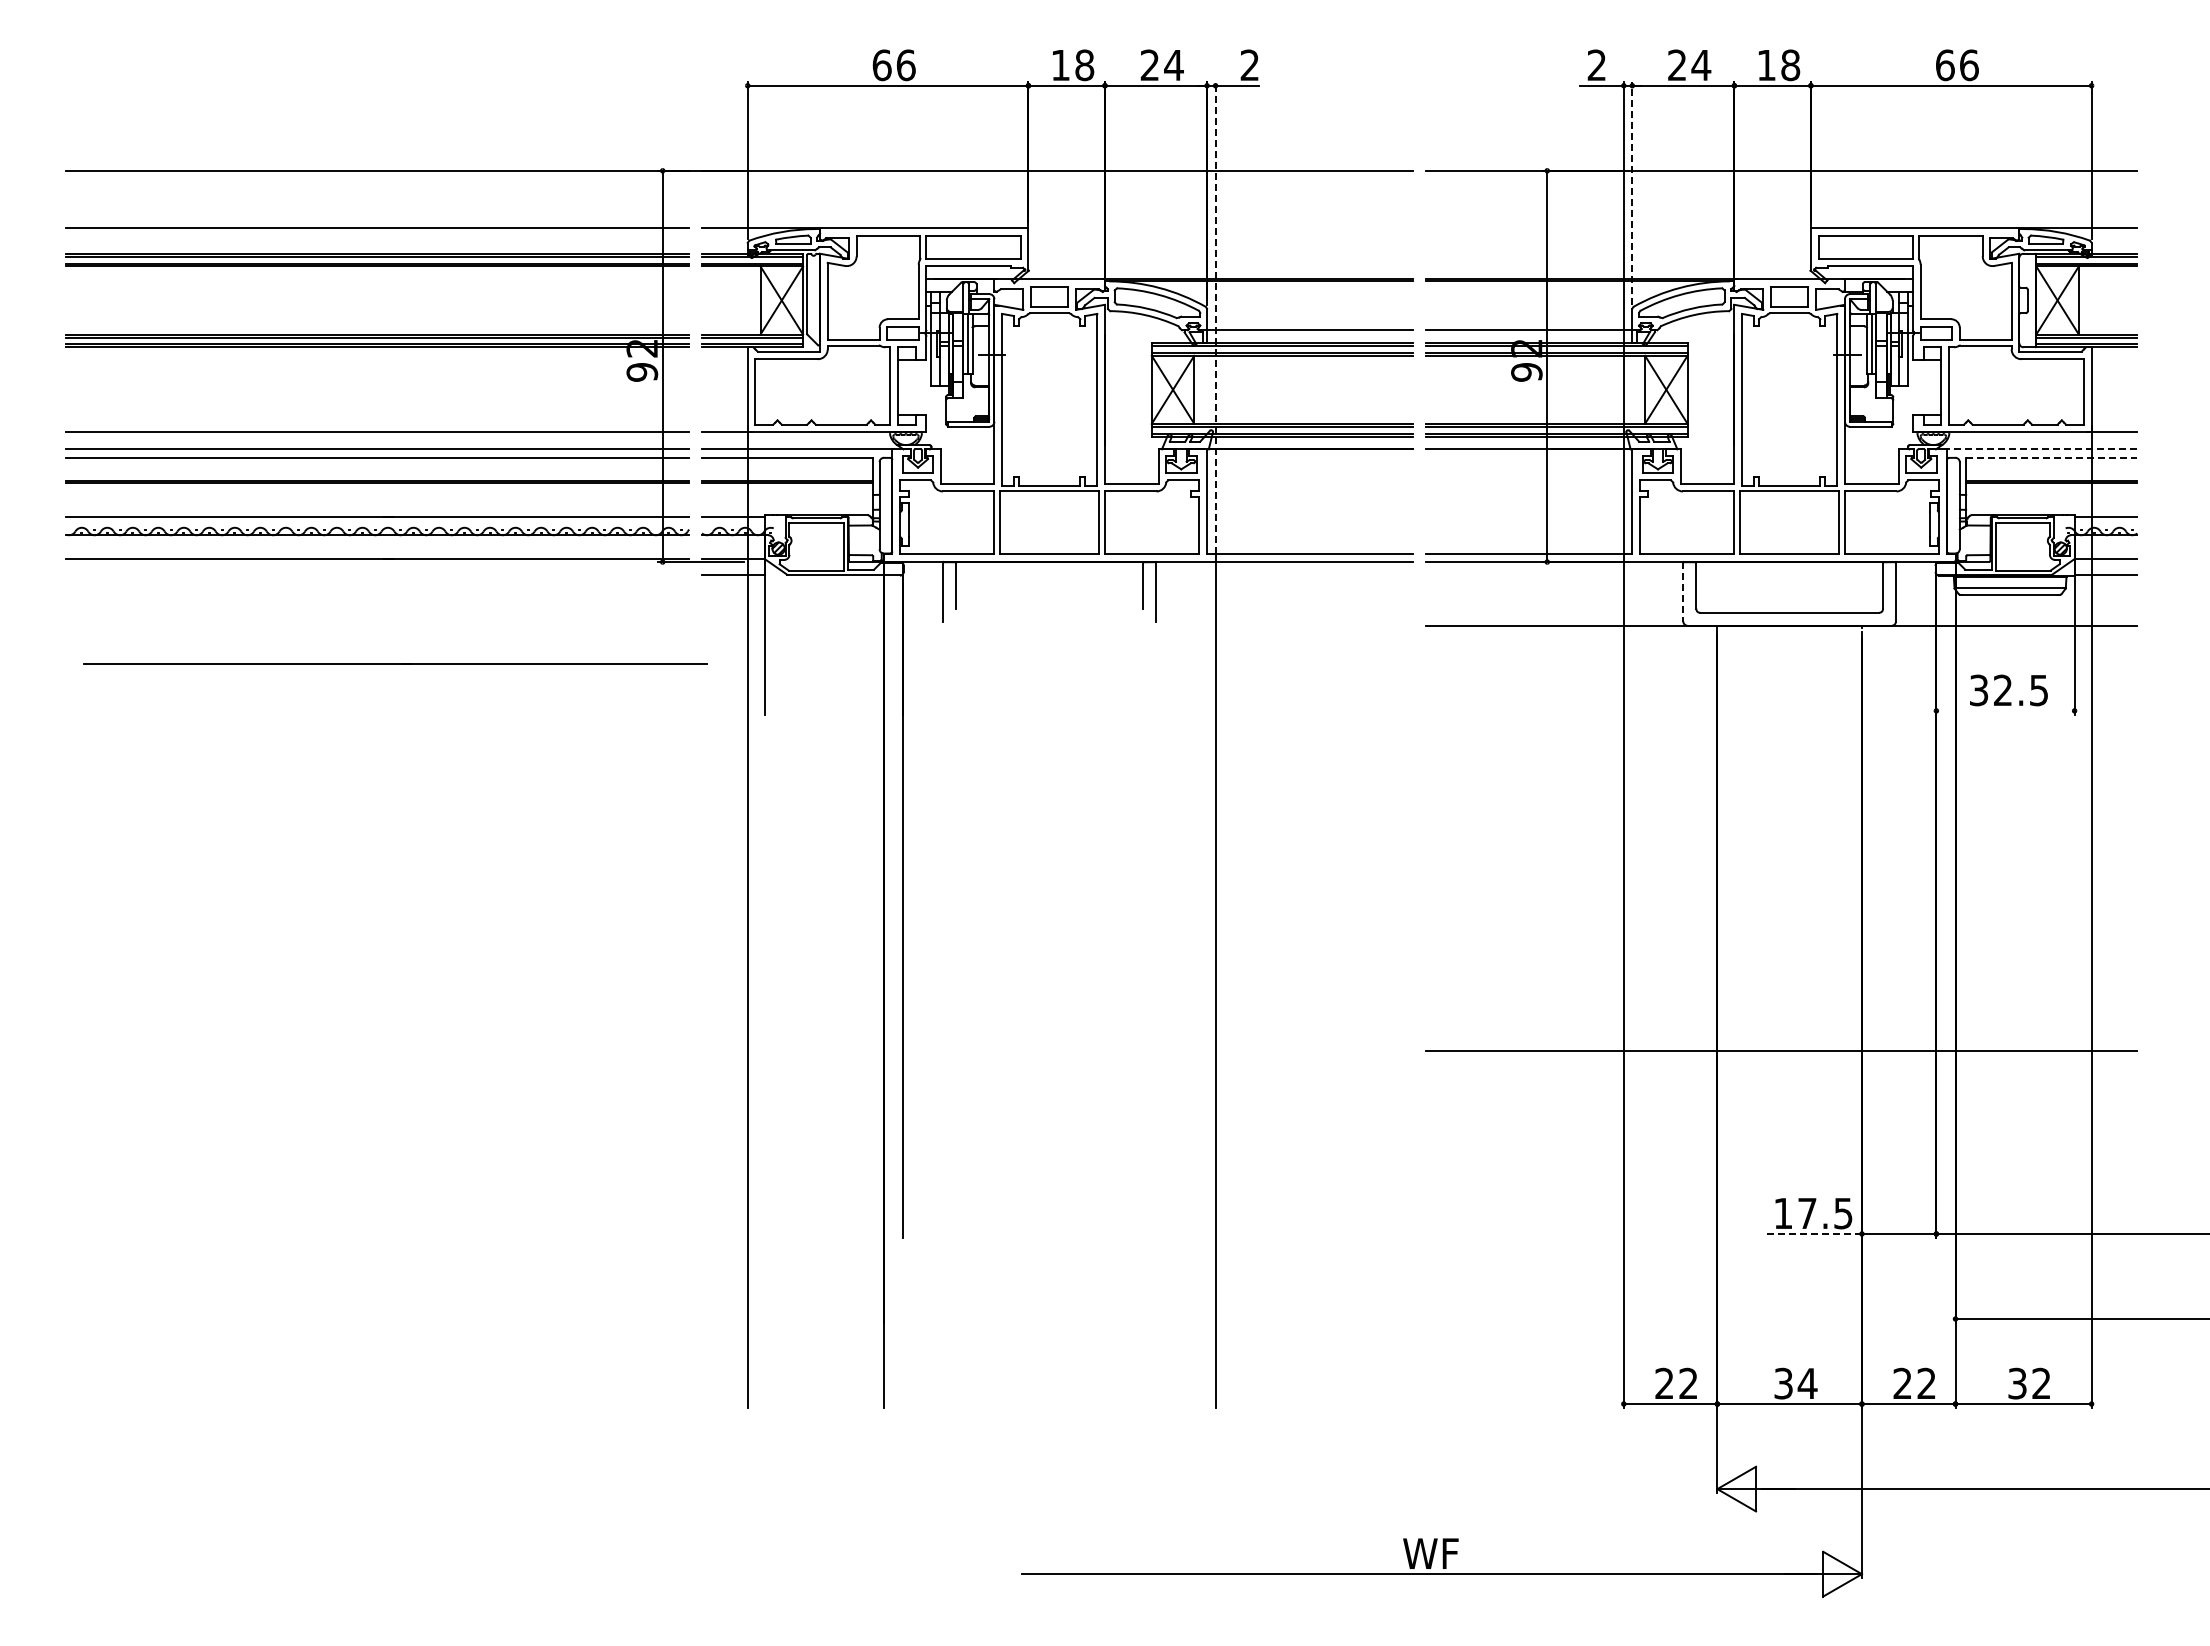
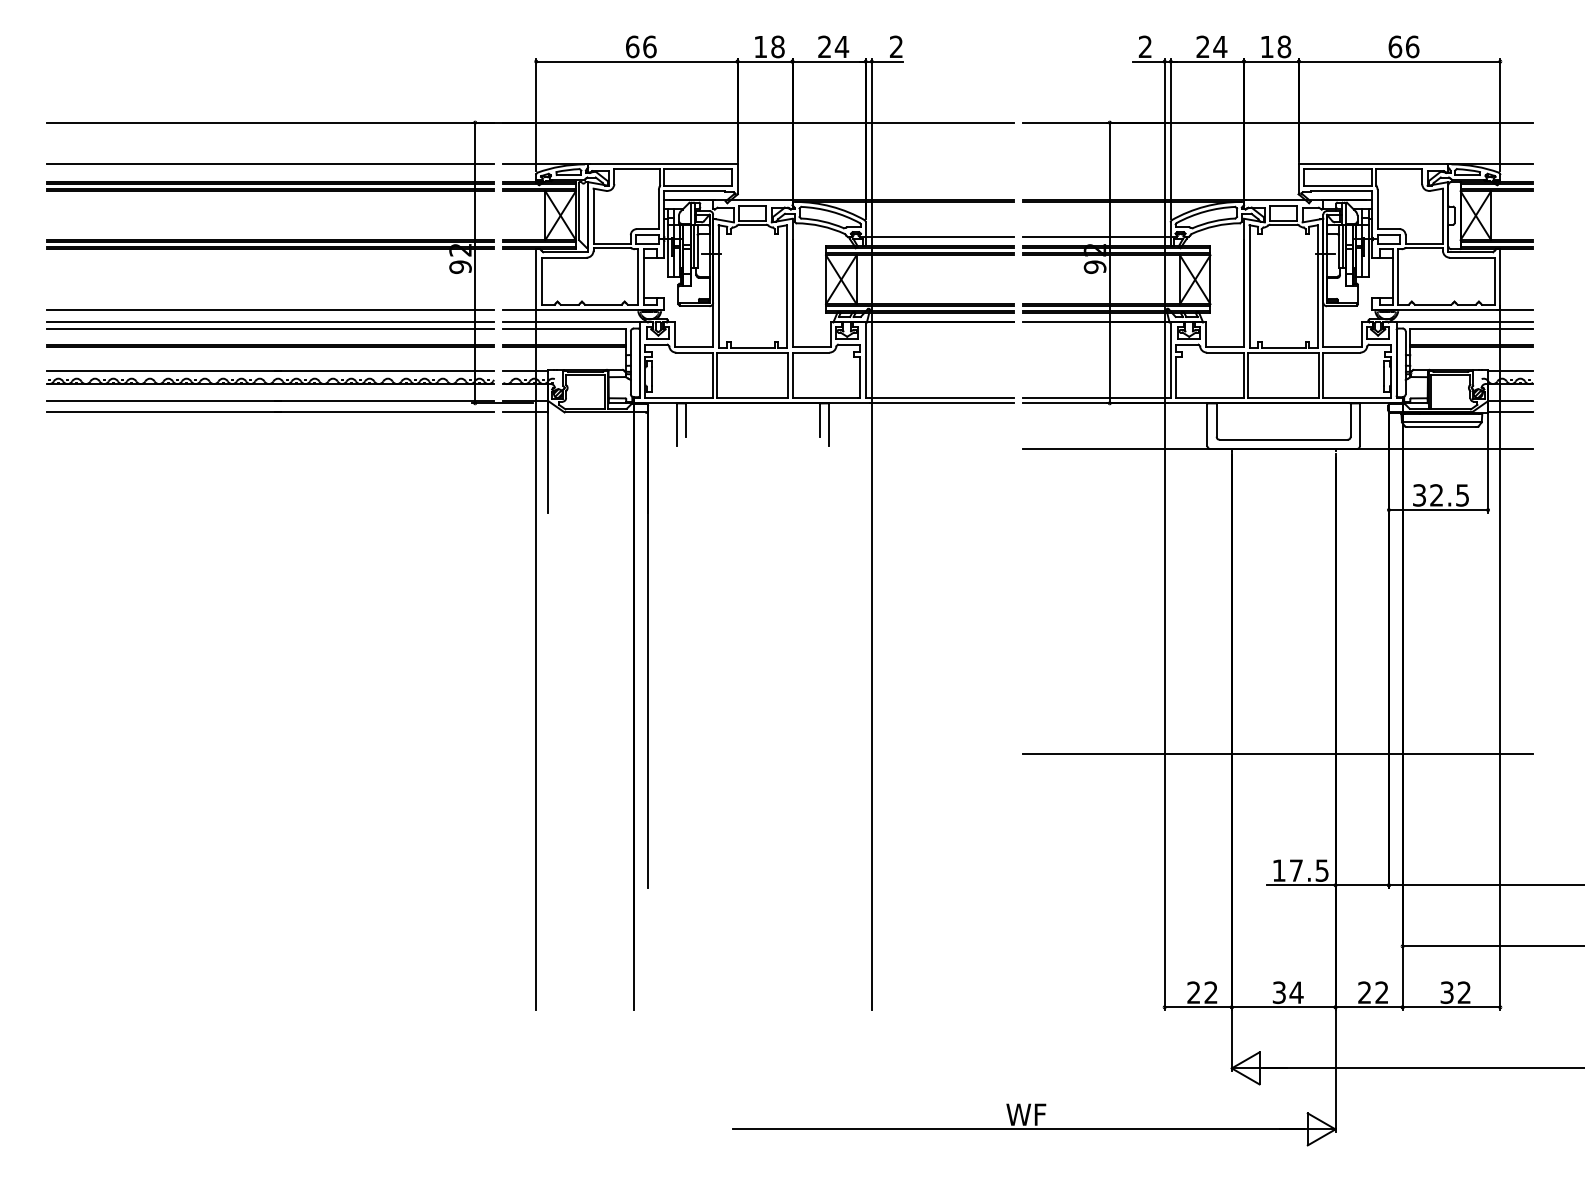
line: (1632, 193) -> (1170, 138), dashed -> solid
line: (1215, 317) -> (871, 227), dashed -> solid
line: (2040, 449) -> (1463, 322), dashed -> solid
line: (2051, 457) -> (1471, 328), dashed -> solid
line: (1683, 591) -> (1207, 424), dashed -> solid
line: (395, 663) -> (270, 412), moved
line: (2005, 710) -> (1438, 509), added
line: (1814, 1233) -> (1301, 884), dashed -> solid

